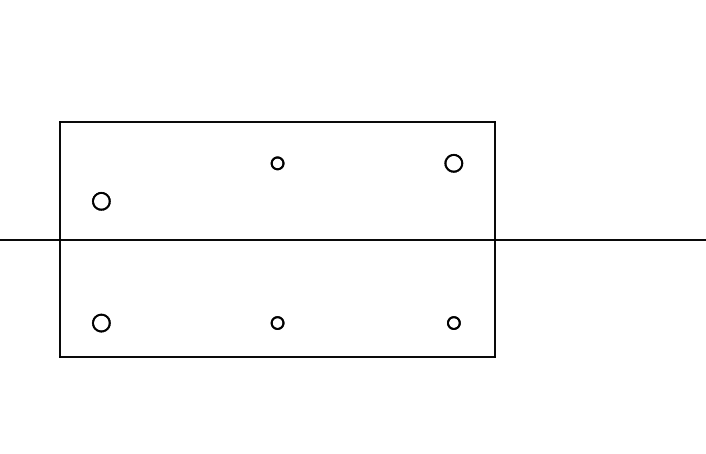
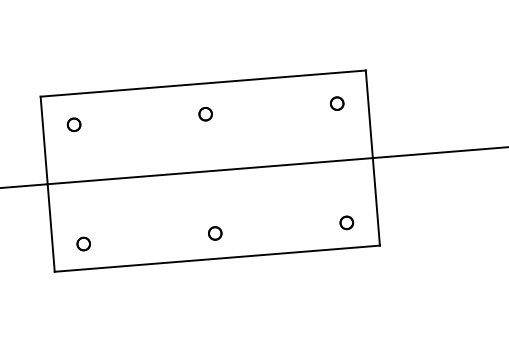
part: (277, 163) -> (205, 114), size x1.43
part: (101, 201) -> (74, 124), moved
part: (277, 322) -> (215, 233), size x1.43
part: (453, 322) -> (346, 222), size x1.43

